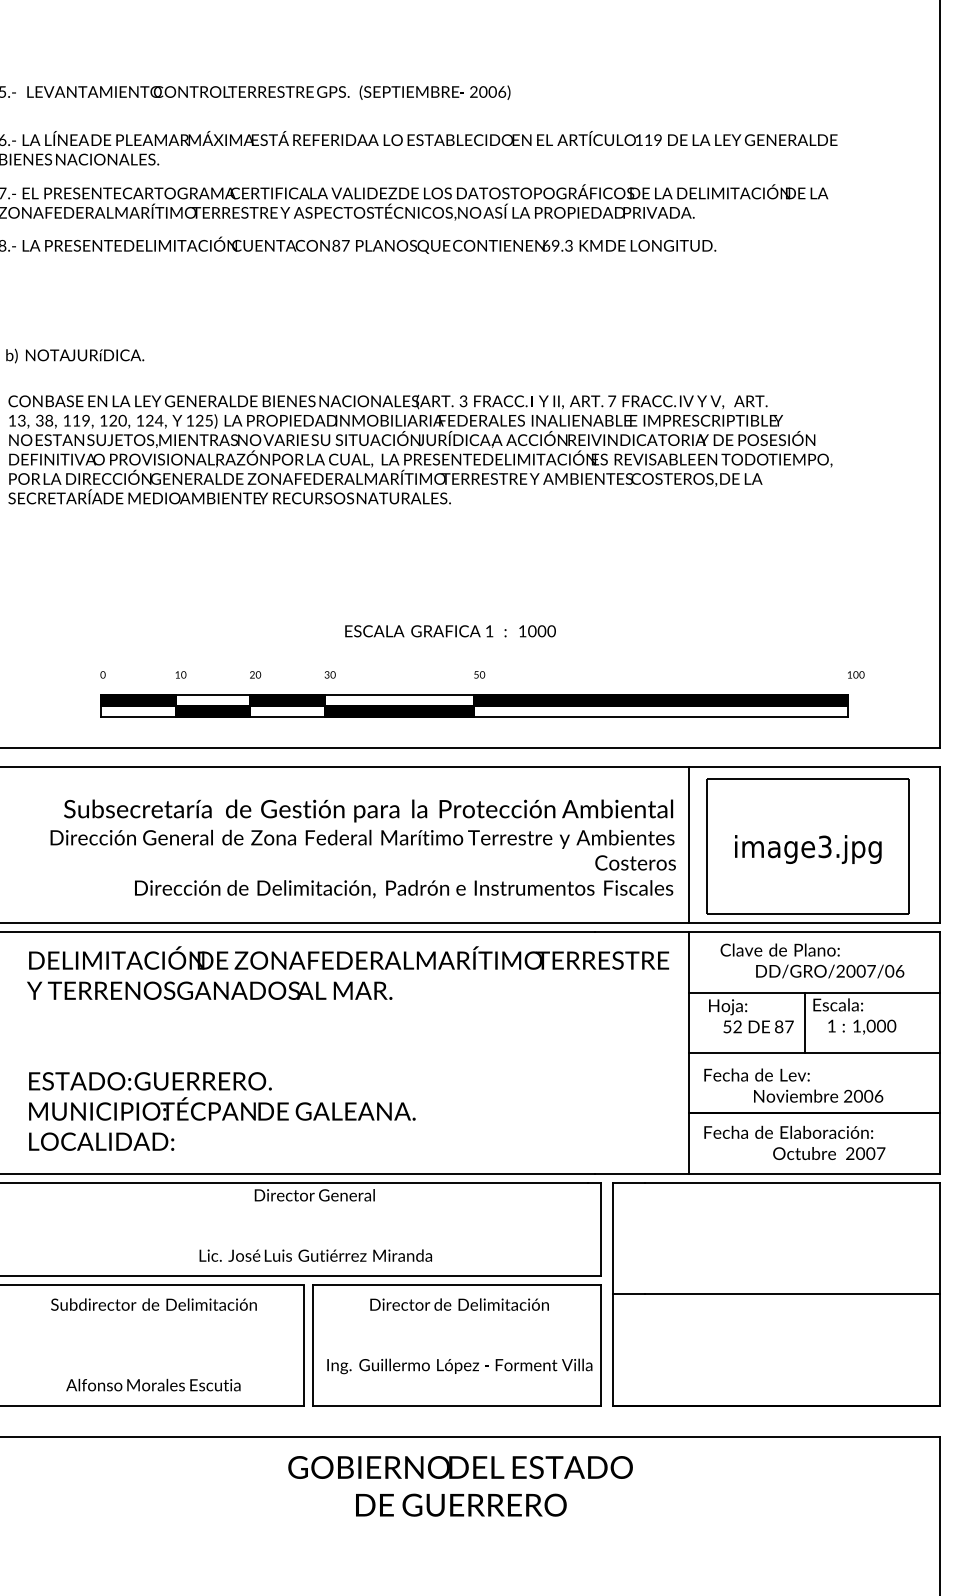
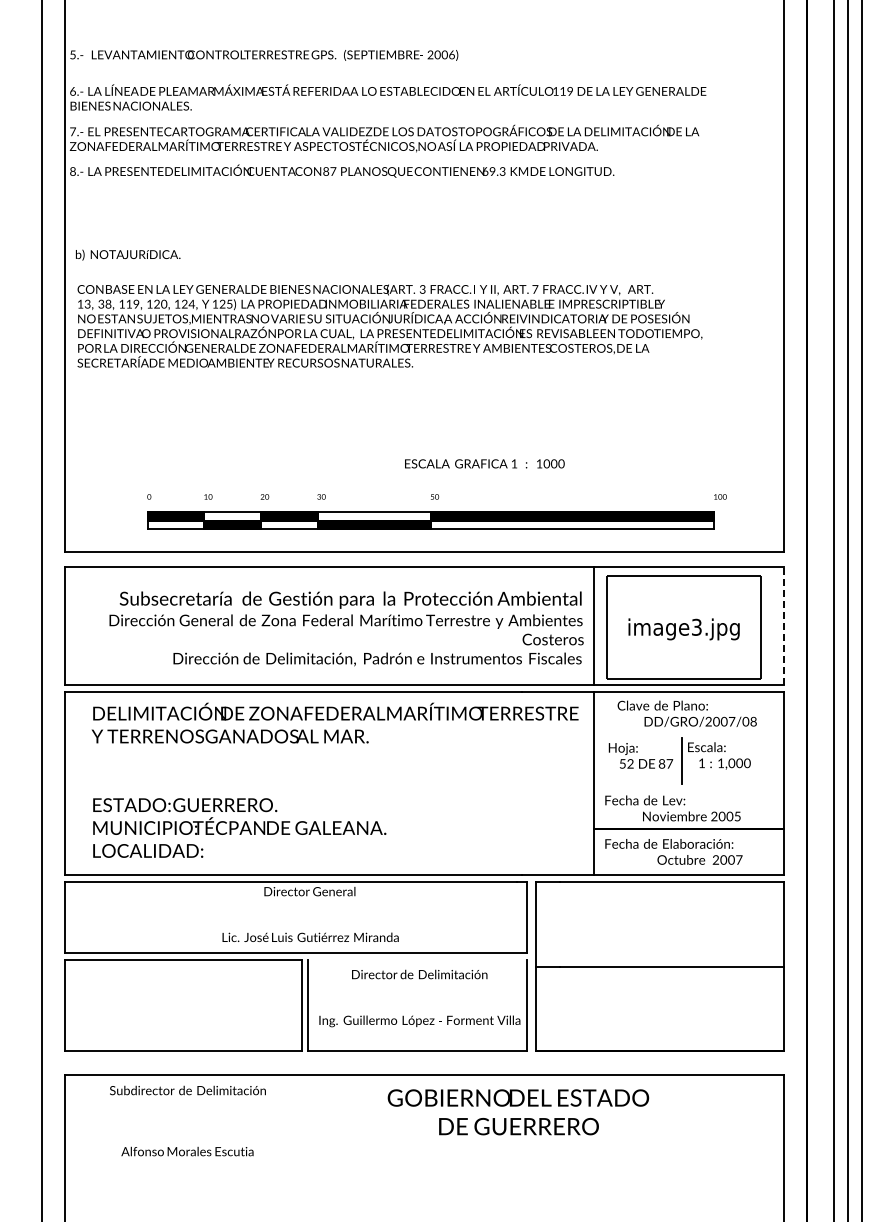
text: (450, 630) -> (484, 463), moved
line: (939, 844) -> (783, 625), solid -> dashed
text: (899, 969) -> (753, 720), DD/GRO/2007/06 -> DD/GRO/2007/08
line: (814, 992) -> (688, 737), removed
line: (814, 1052) -> (688, 783), removed
text: (878, 1096) -> (737, 816), 2006 -> 2005
line: (456, 1284) -> (417, 959), removed
text: (153, 1344) -> (187, 1120), moved
text: (460, 1486) -> (518, 1112), moved

